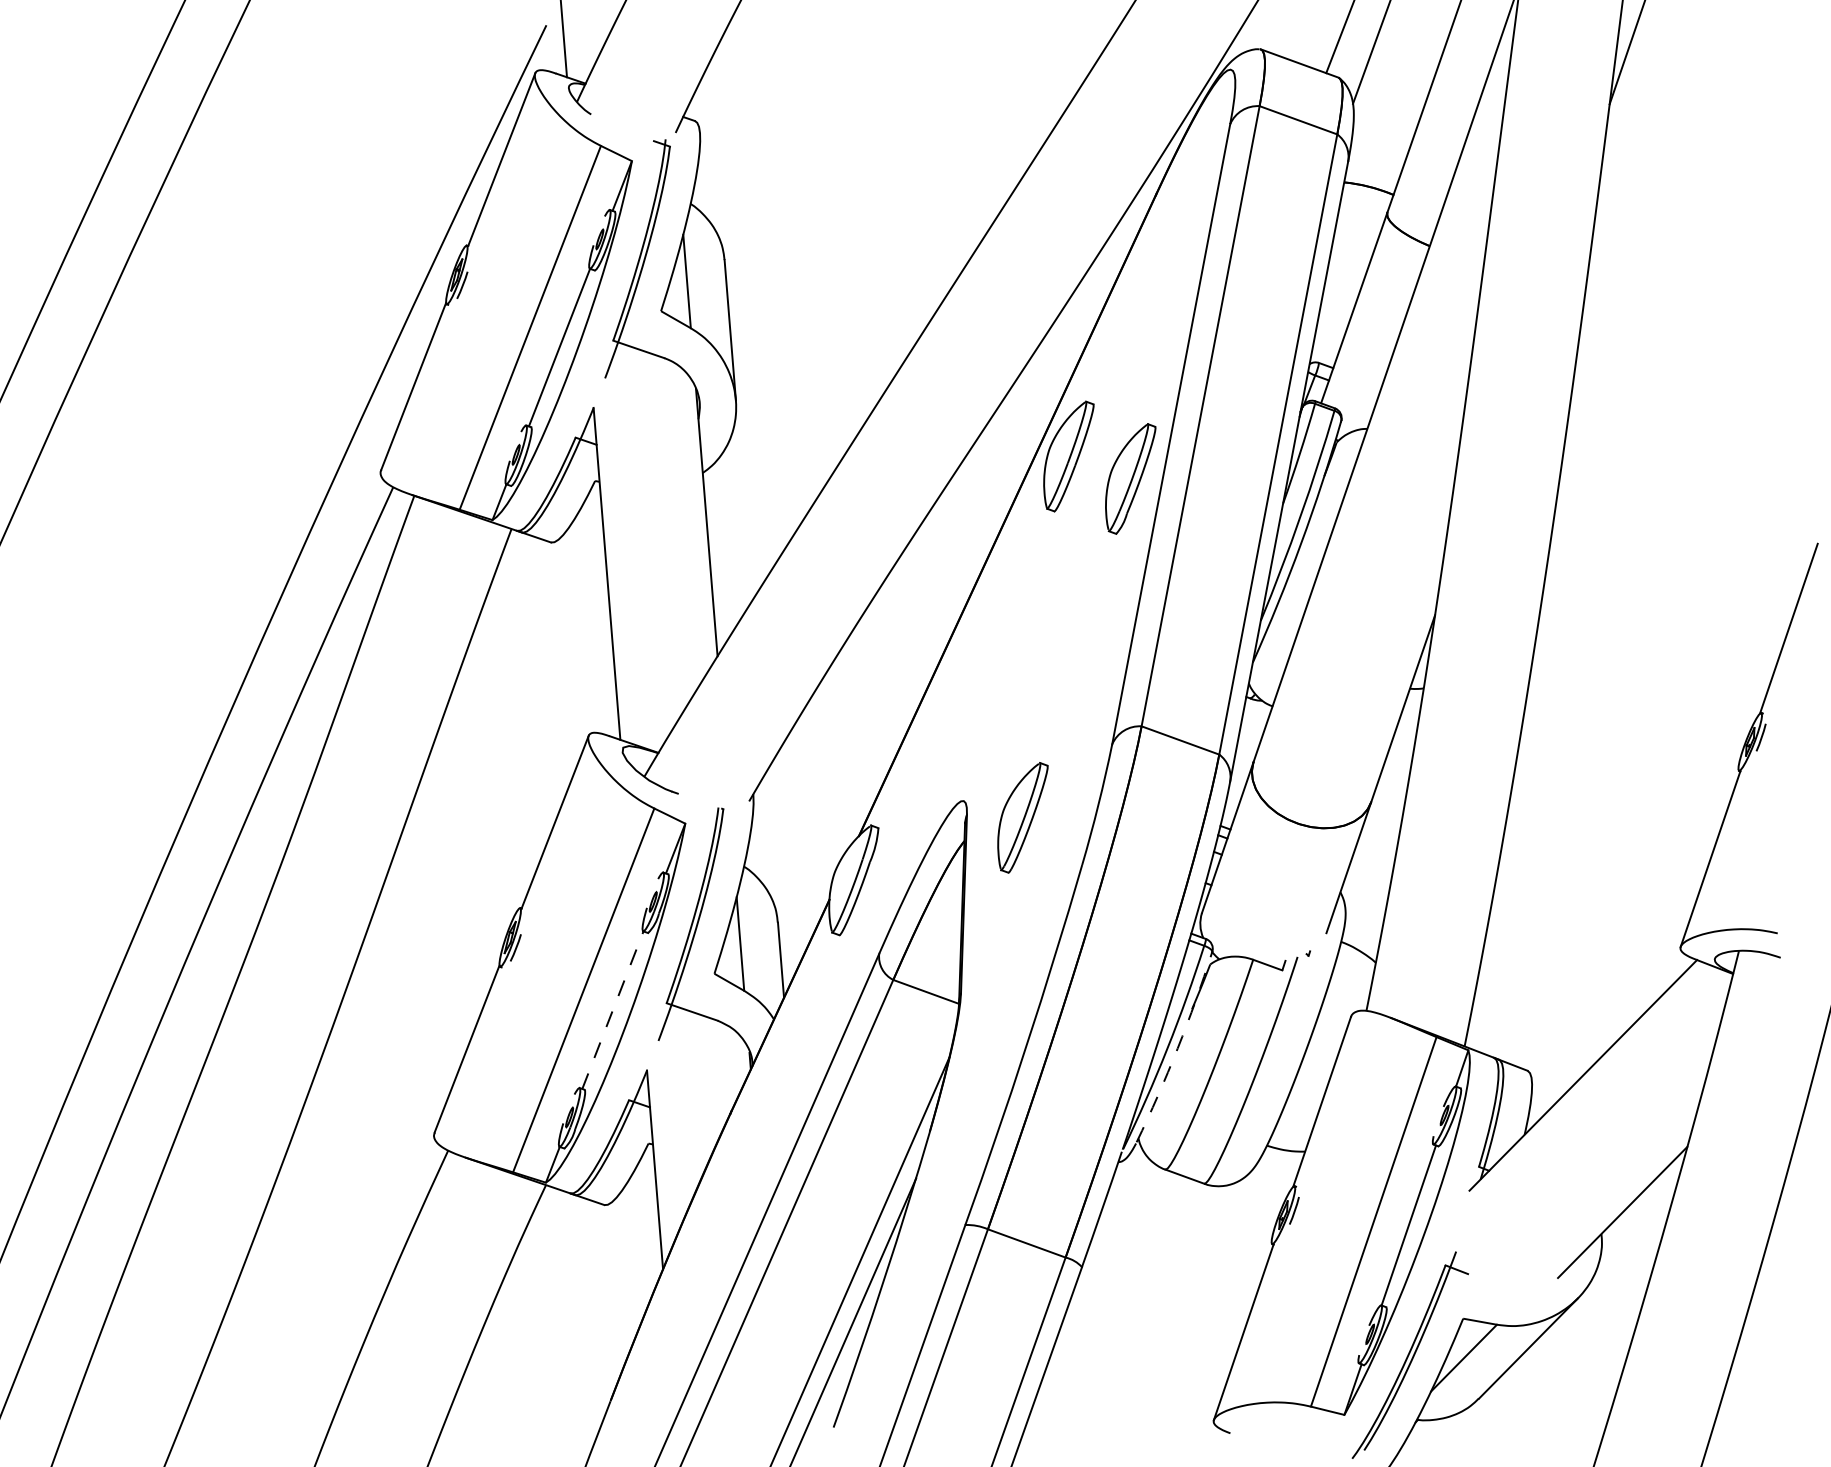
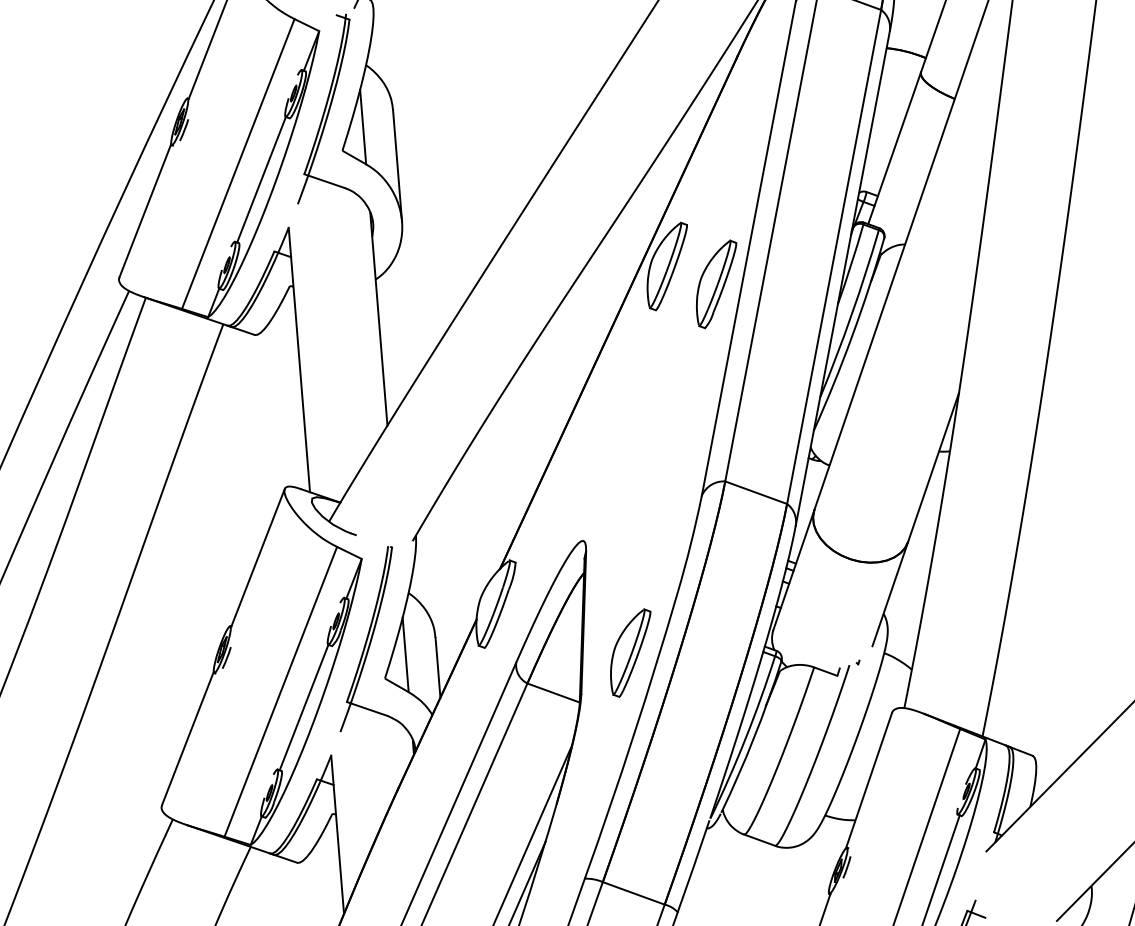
part: (1022, 817) -> (630, 652), moved
line: (613, 1009) -> (304, 707), dashed -> solid
arc: (1177, 1048) -> (753, 738), dashed -> solid

